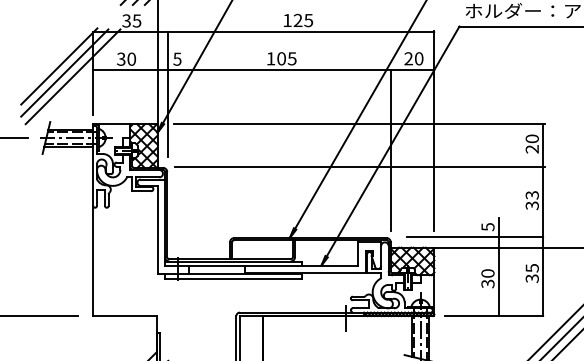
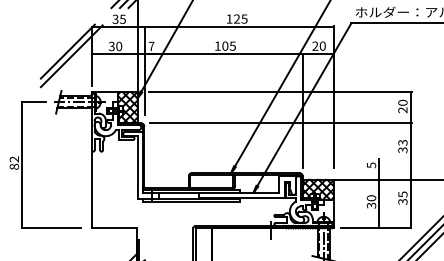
text: (177, 59) -> (151, 46), 5 -> 7
line: (72, 76) -> (77, 58), removed
line: (475, 237) -> (362, 172), removed

